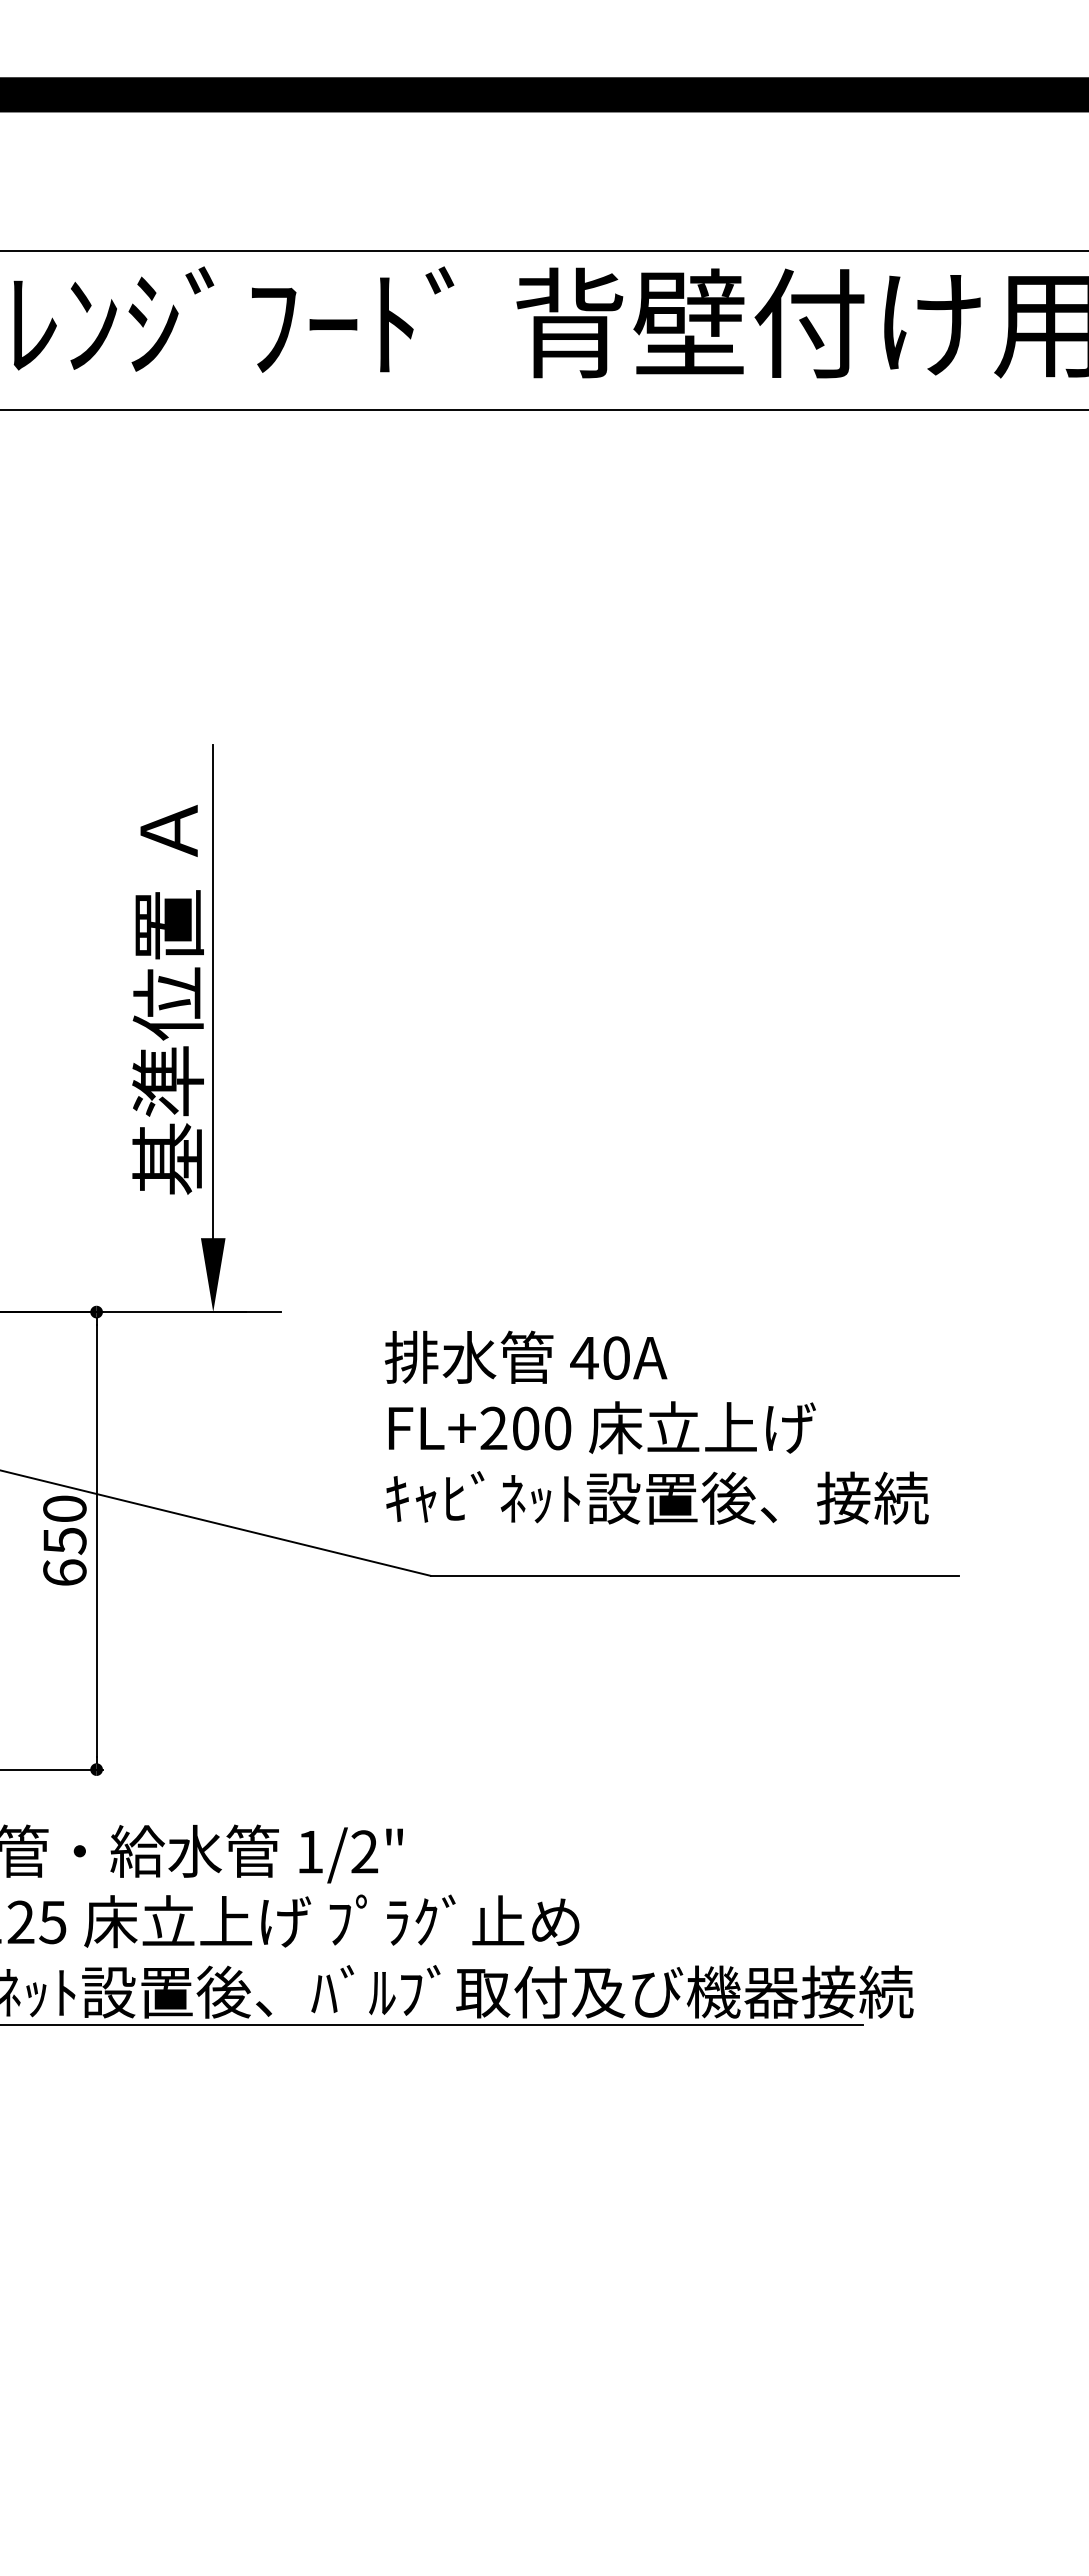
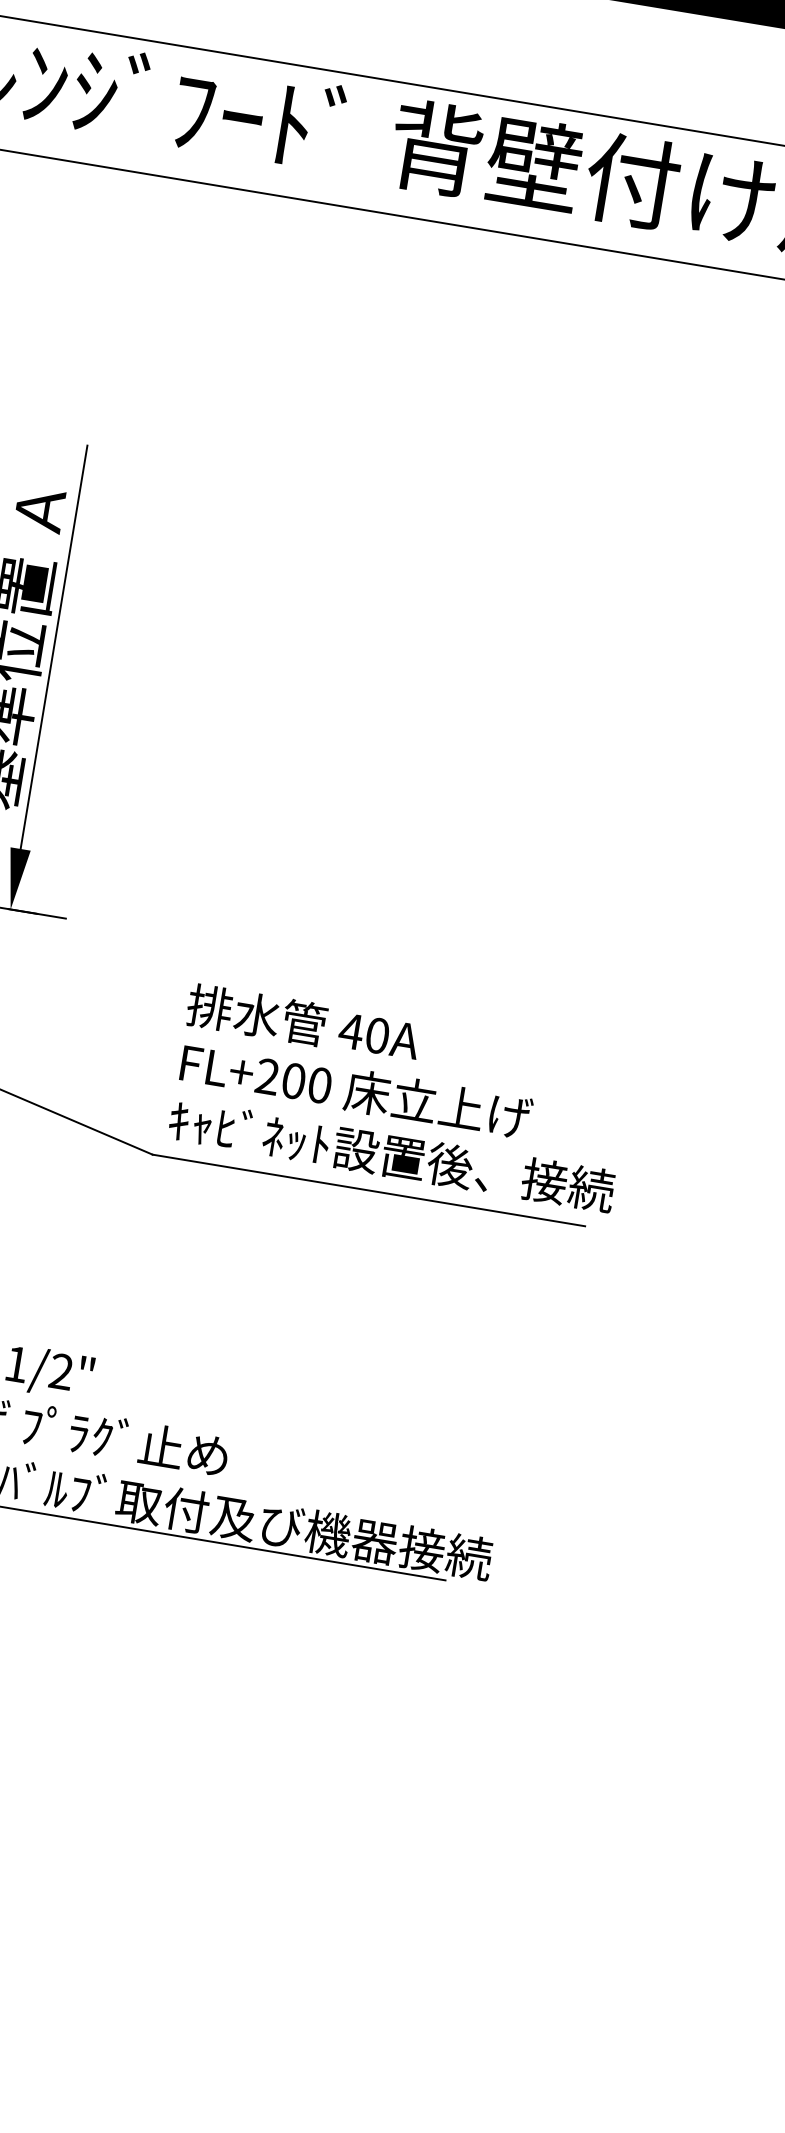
text: (656, 1427) -> (400, 1097), moved

